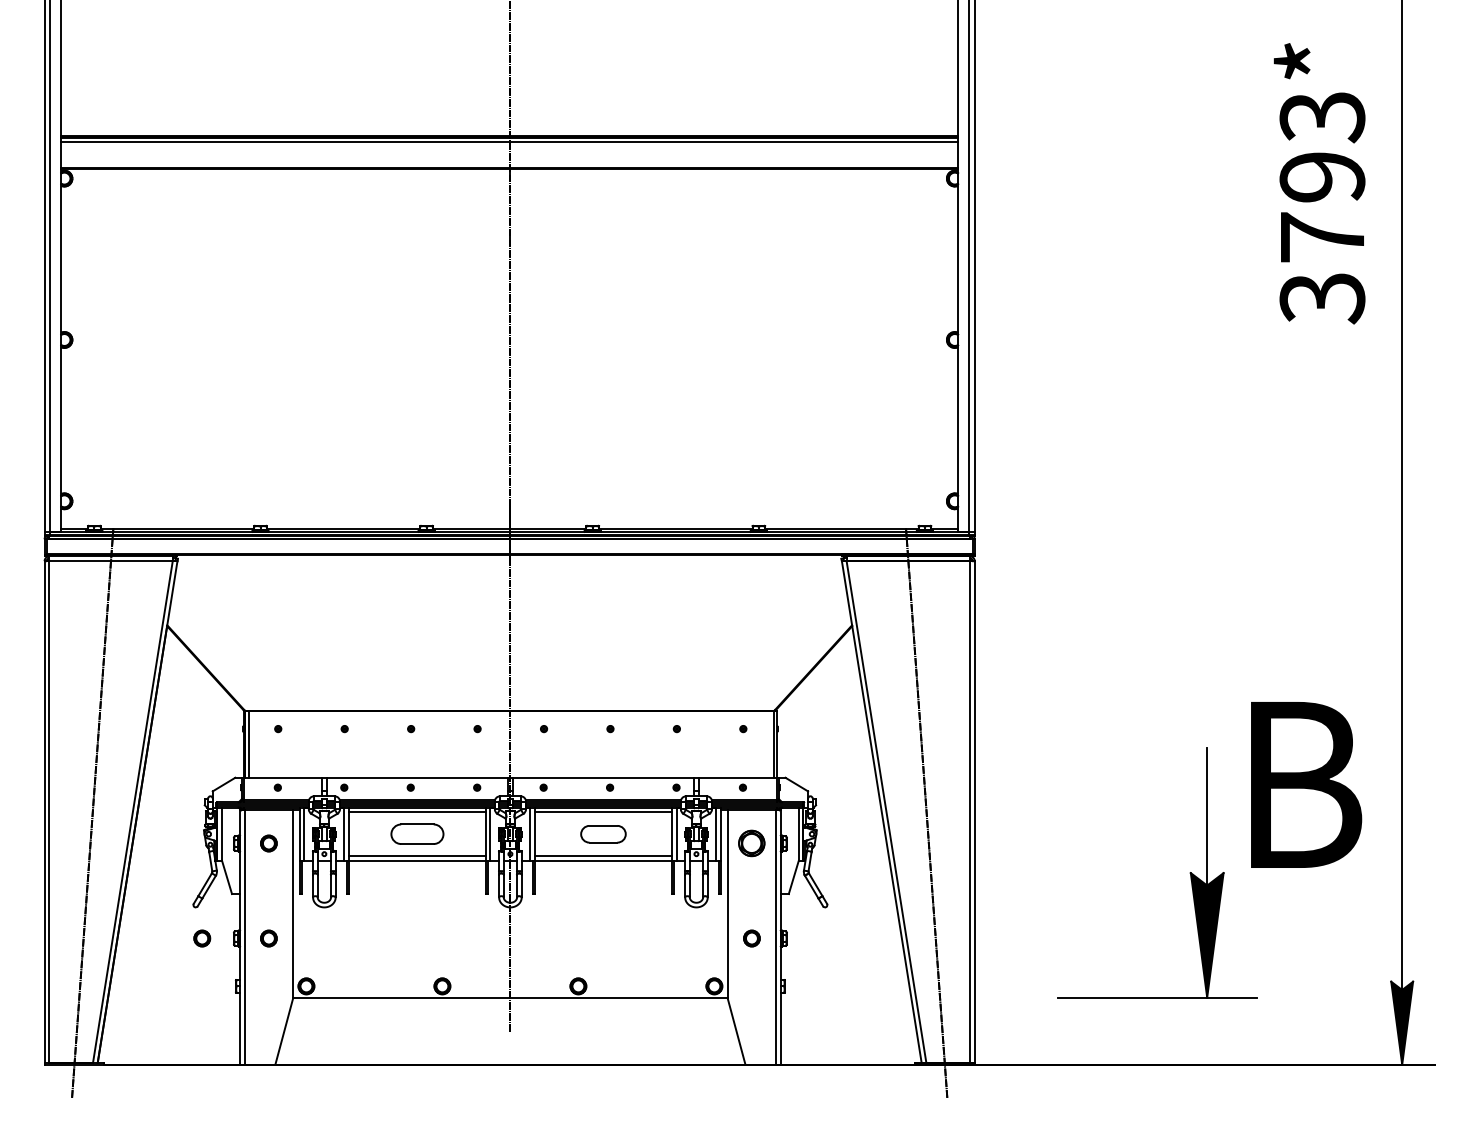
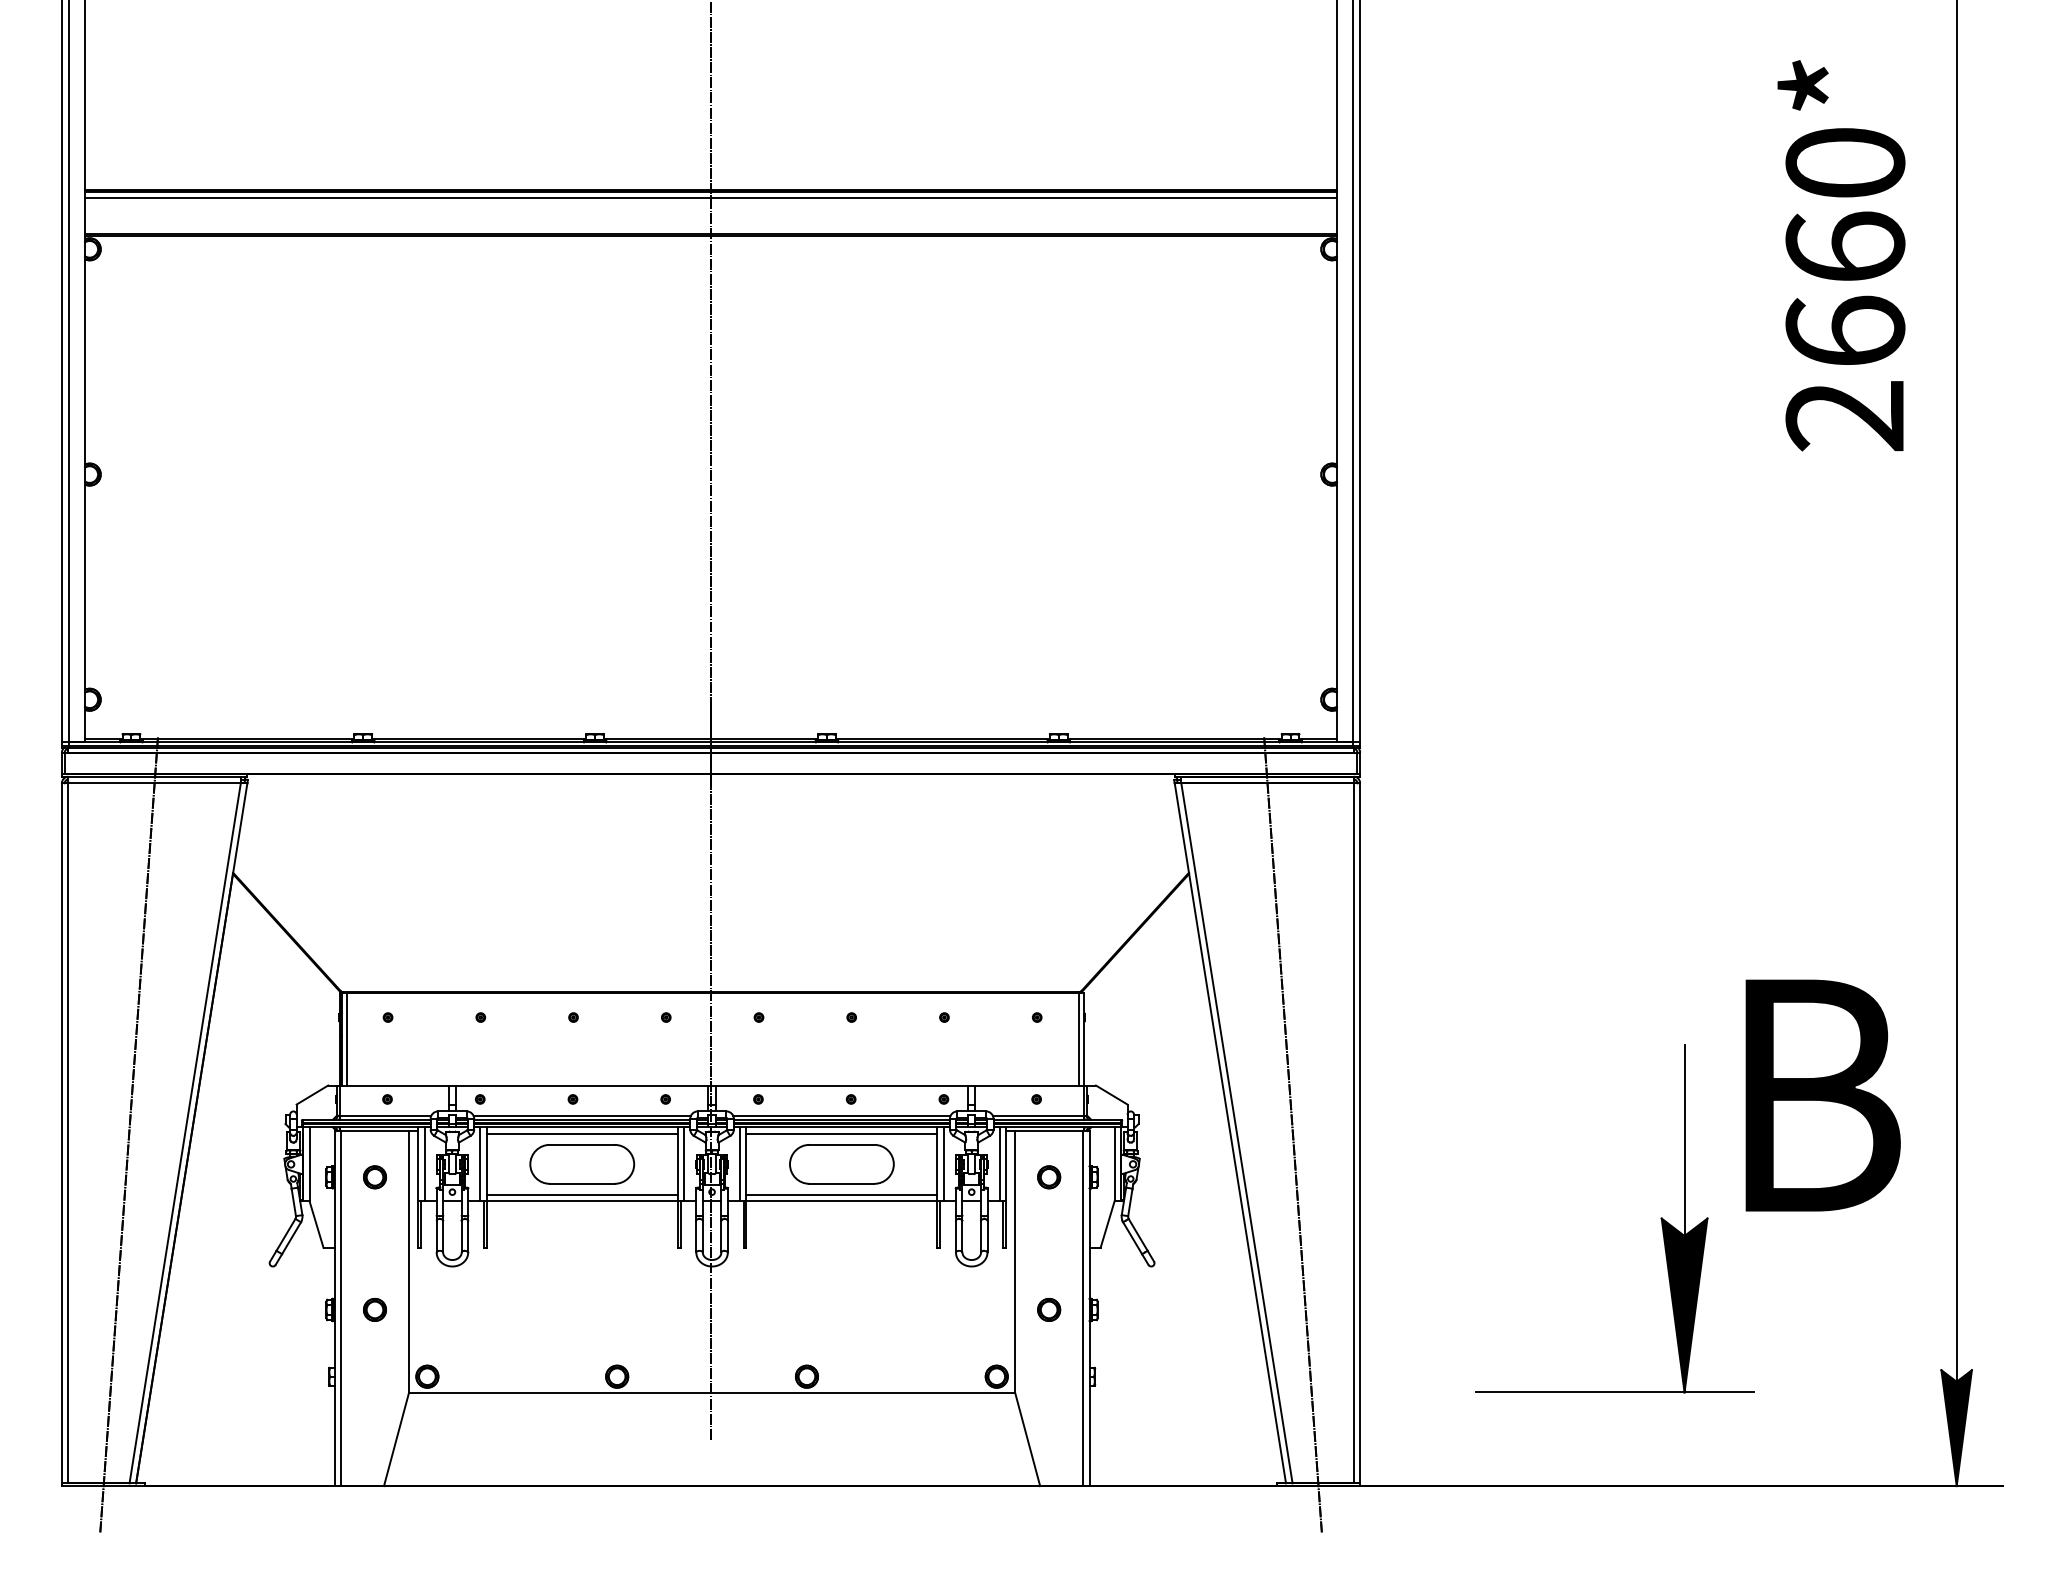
text: (1322, 208) -> (1845, 290), 3793* -> 2660*
part: (417, 834) -> (582, 1164), size x1.43
part: (603, 834) -> (841, 1164), size x1.67
part: (752, 843) -> (1049, 1177), size x0.62
part: (201, 938) -> (281, 1309), removed

